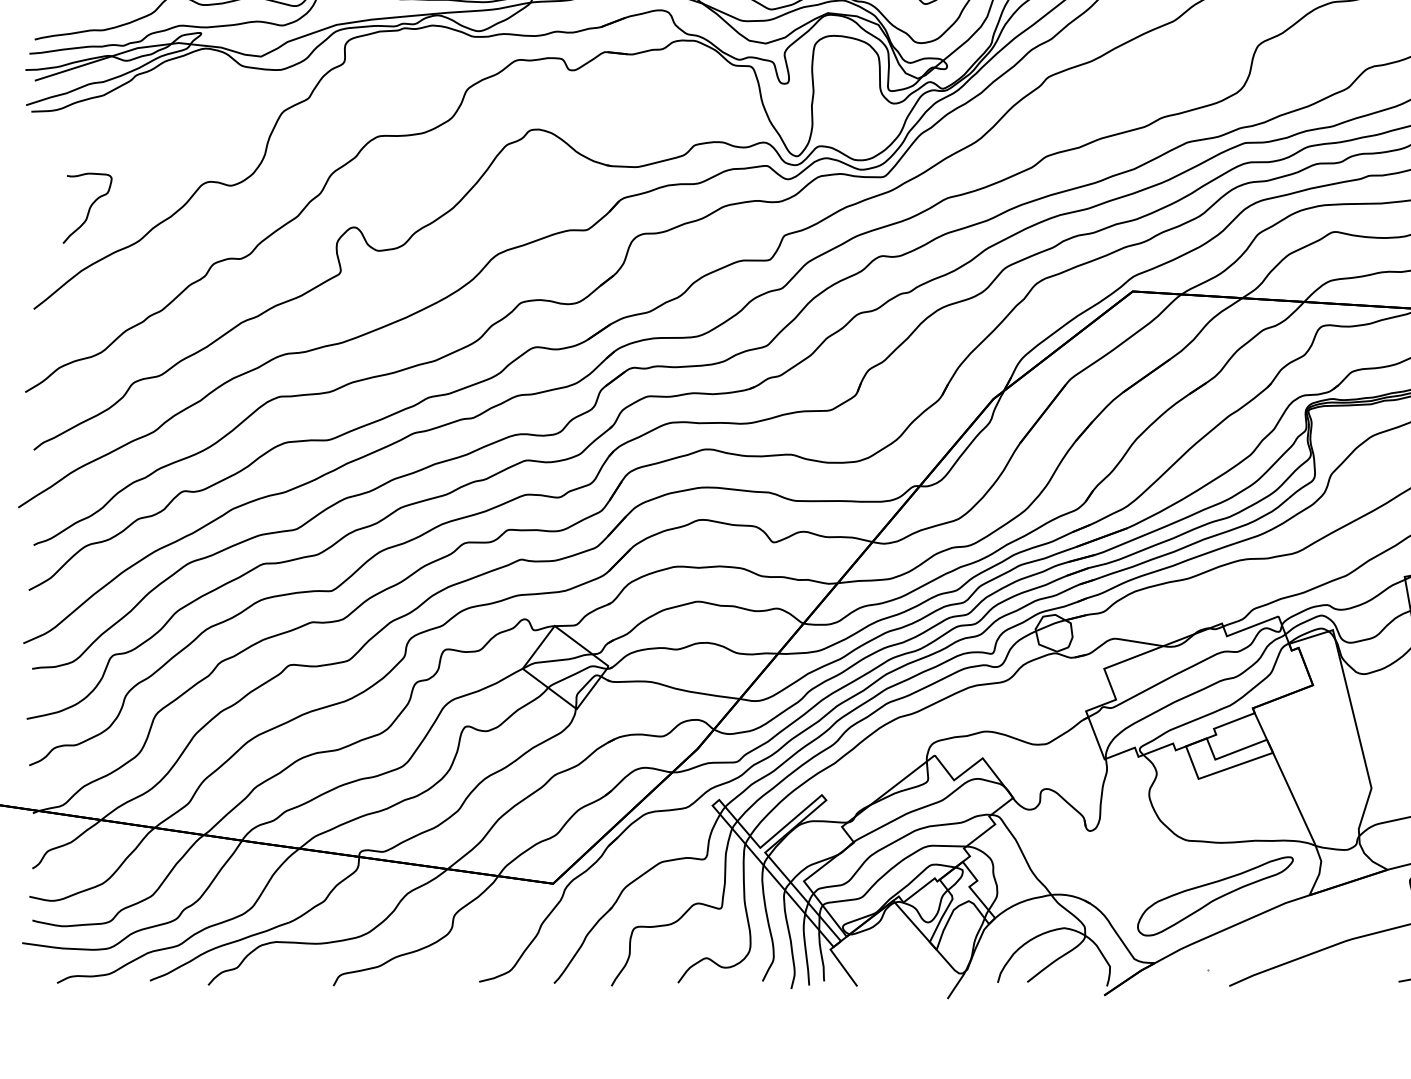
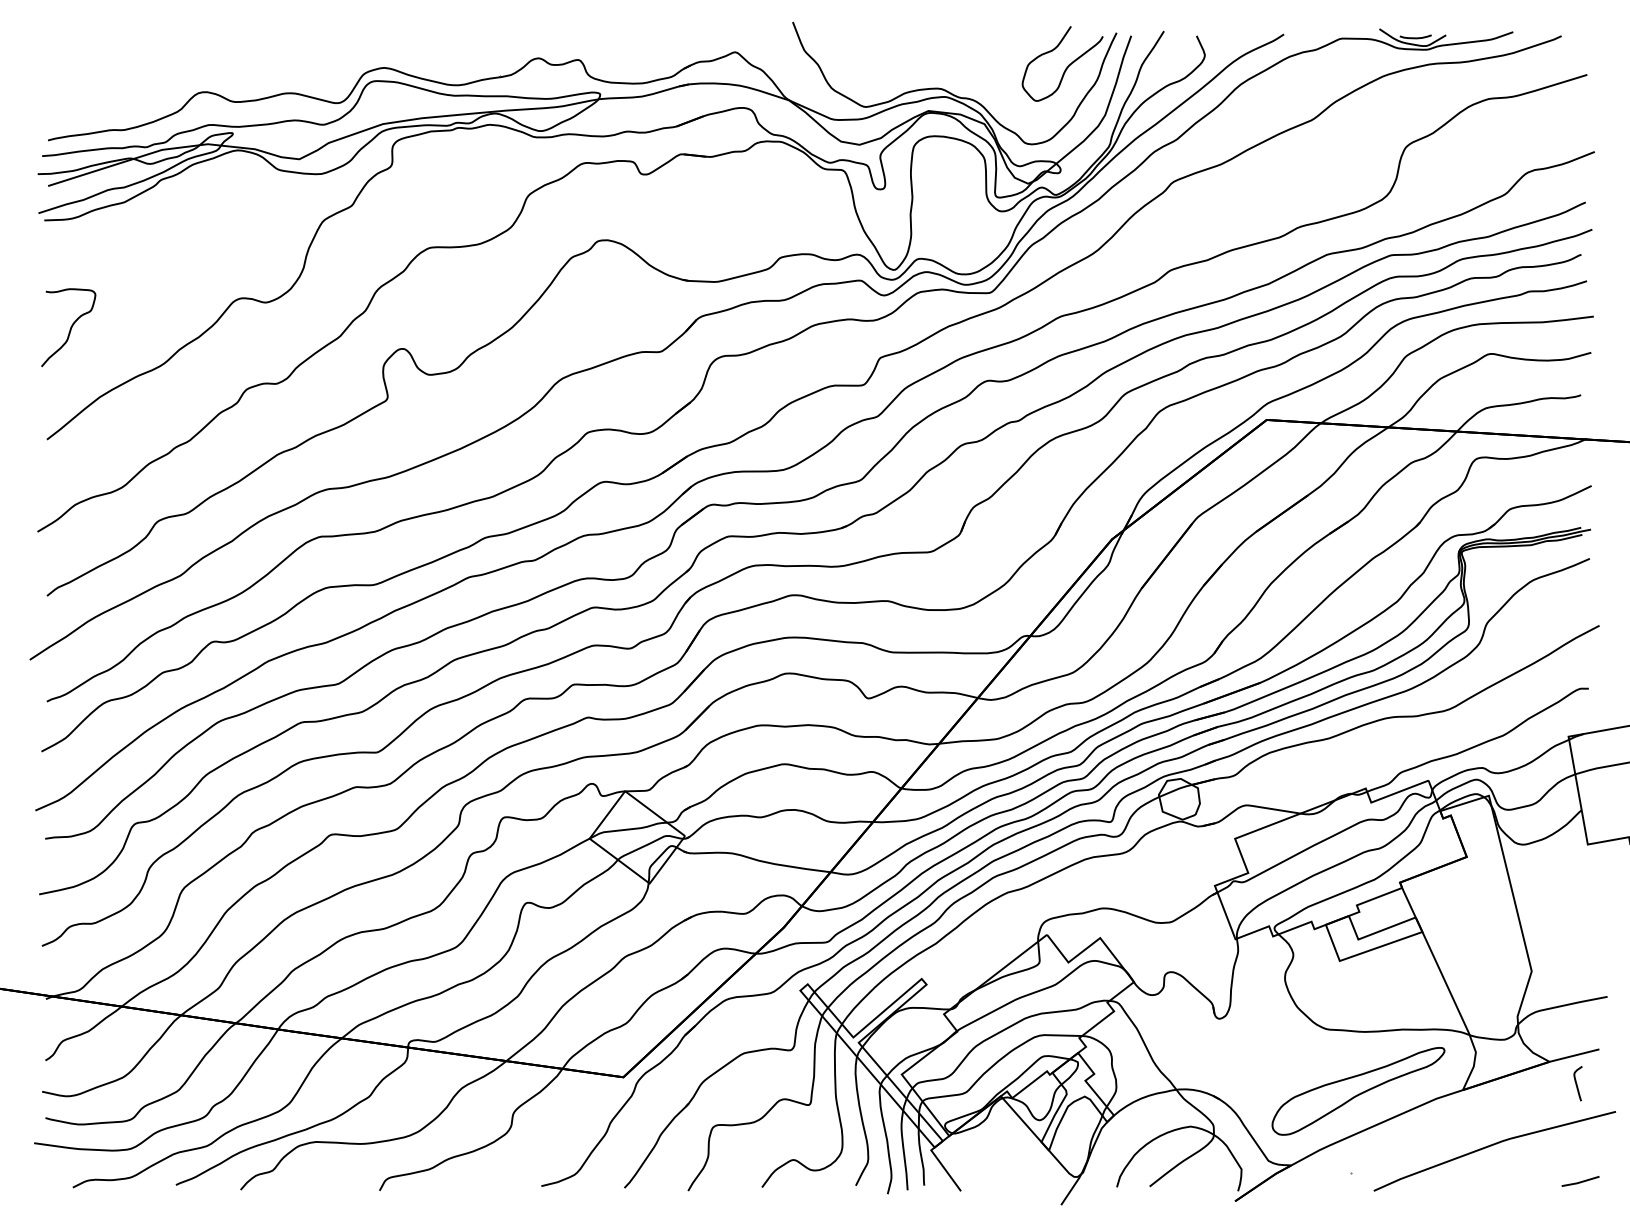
curve: (89, 208) -> (70, 327), moved

